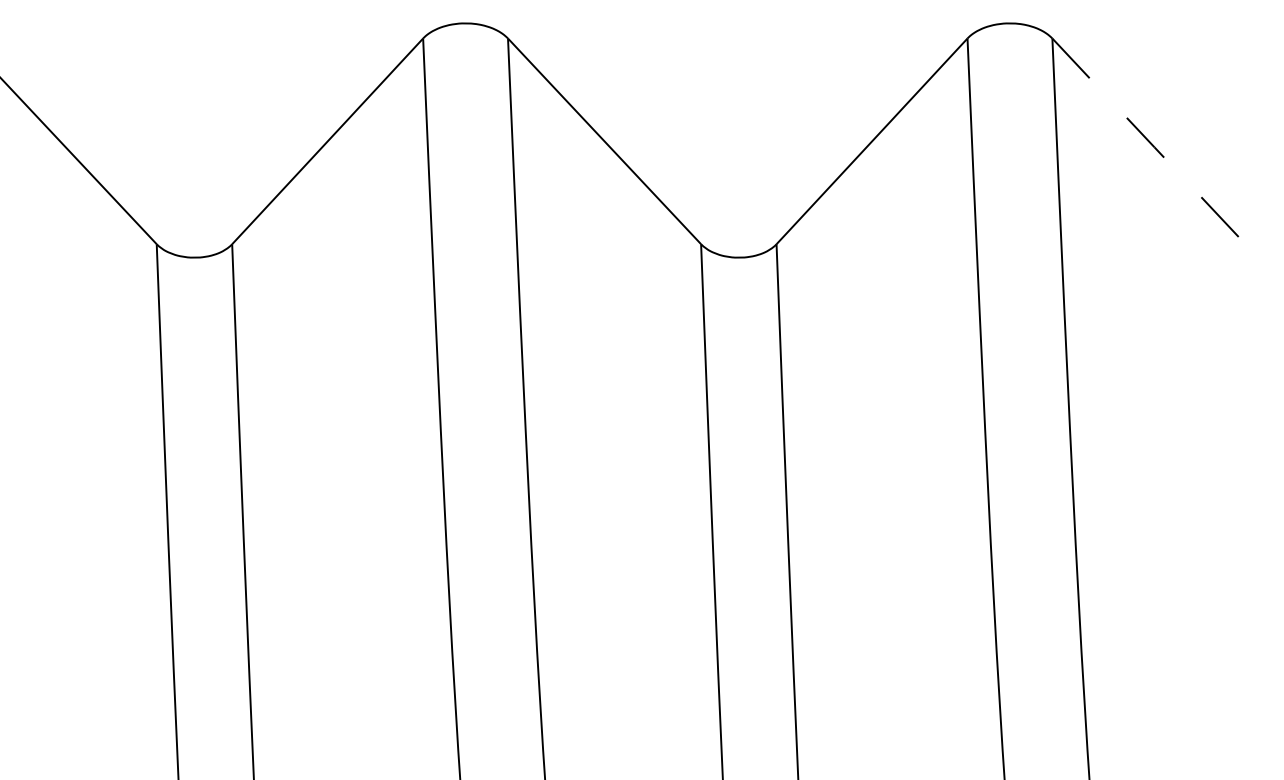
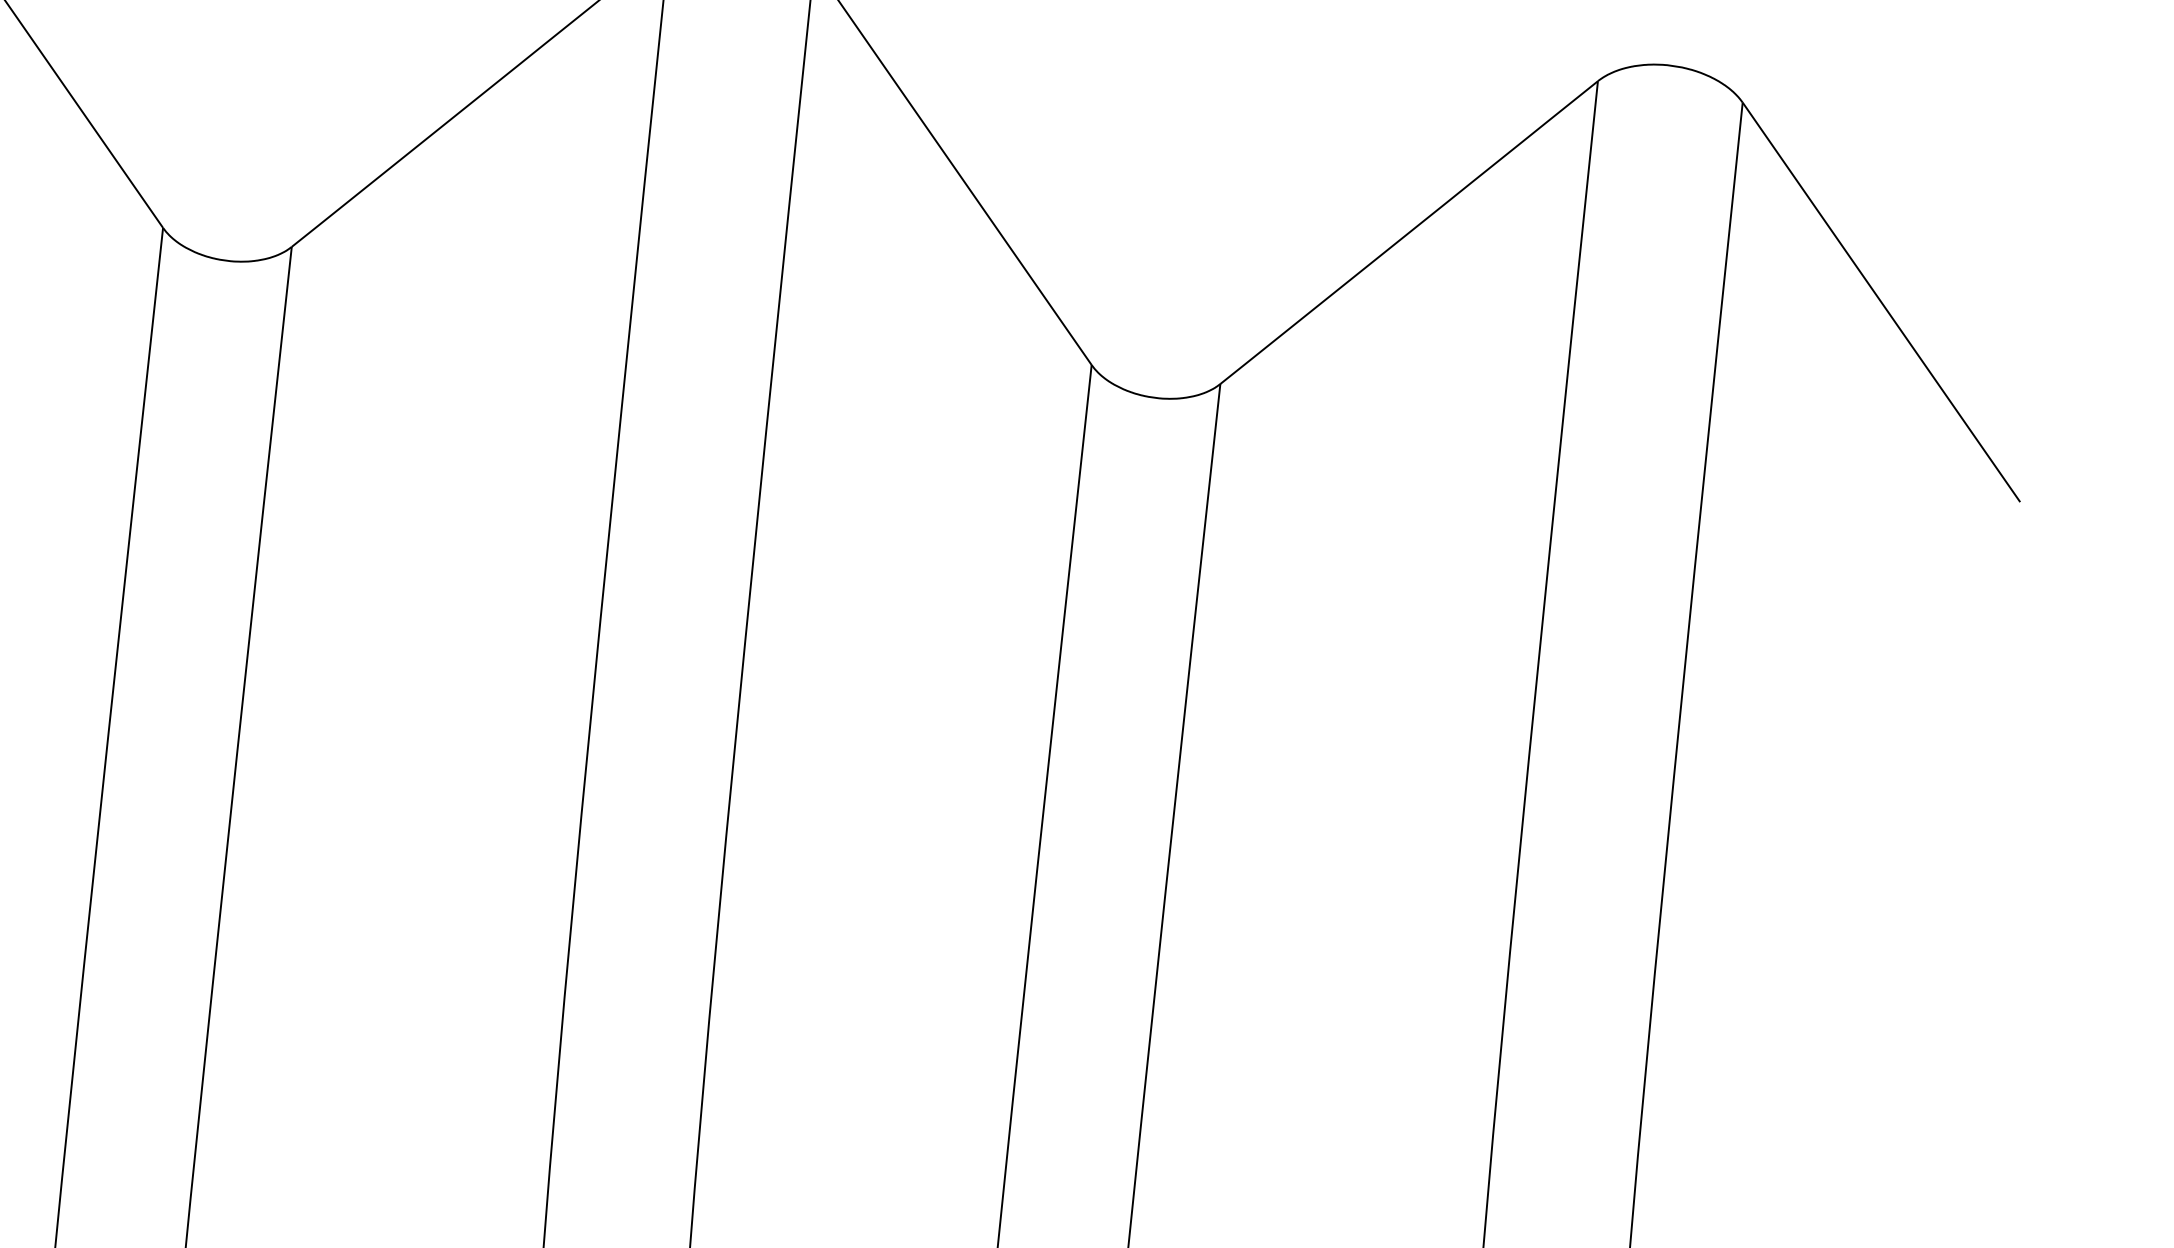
line: (1149, 141) -> (1882, 302), dashed -> solid

